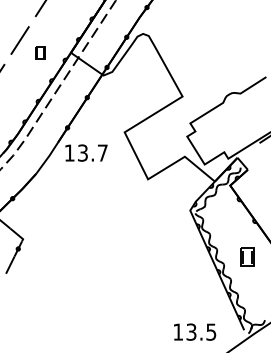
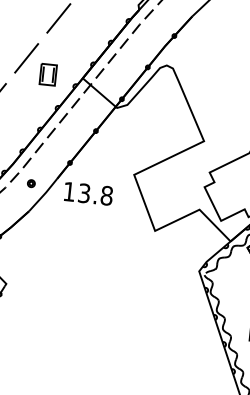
part: (40, 52) -> (48, 74), size x1.43
part: (35, 149) -> (31, 183), added
text: (102, 152) -> (106, 195), 13.7 -> 13.8

